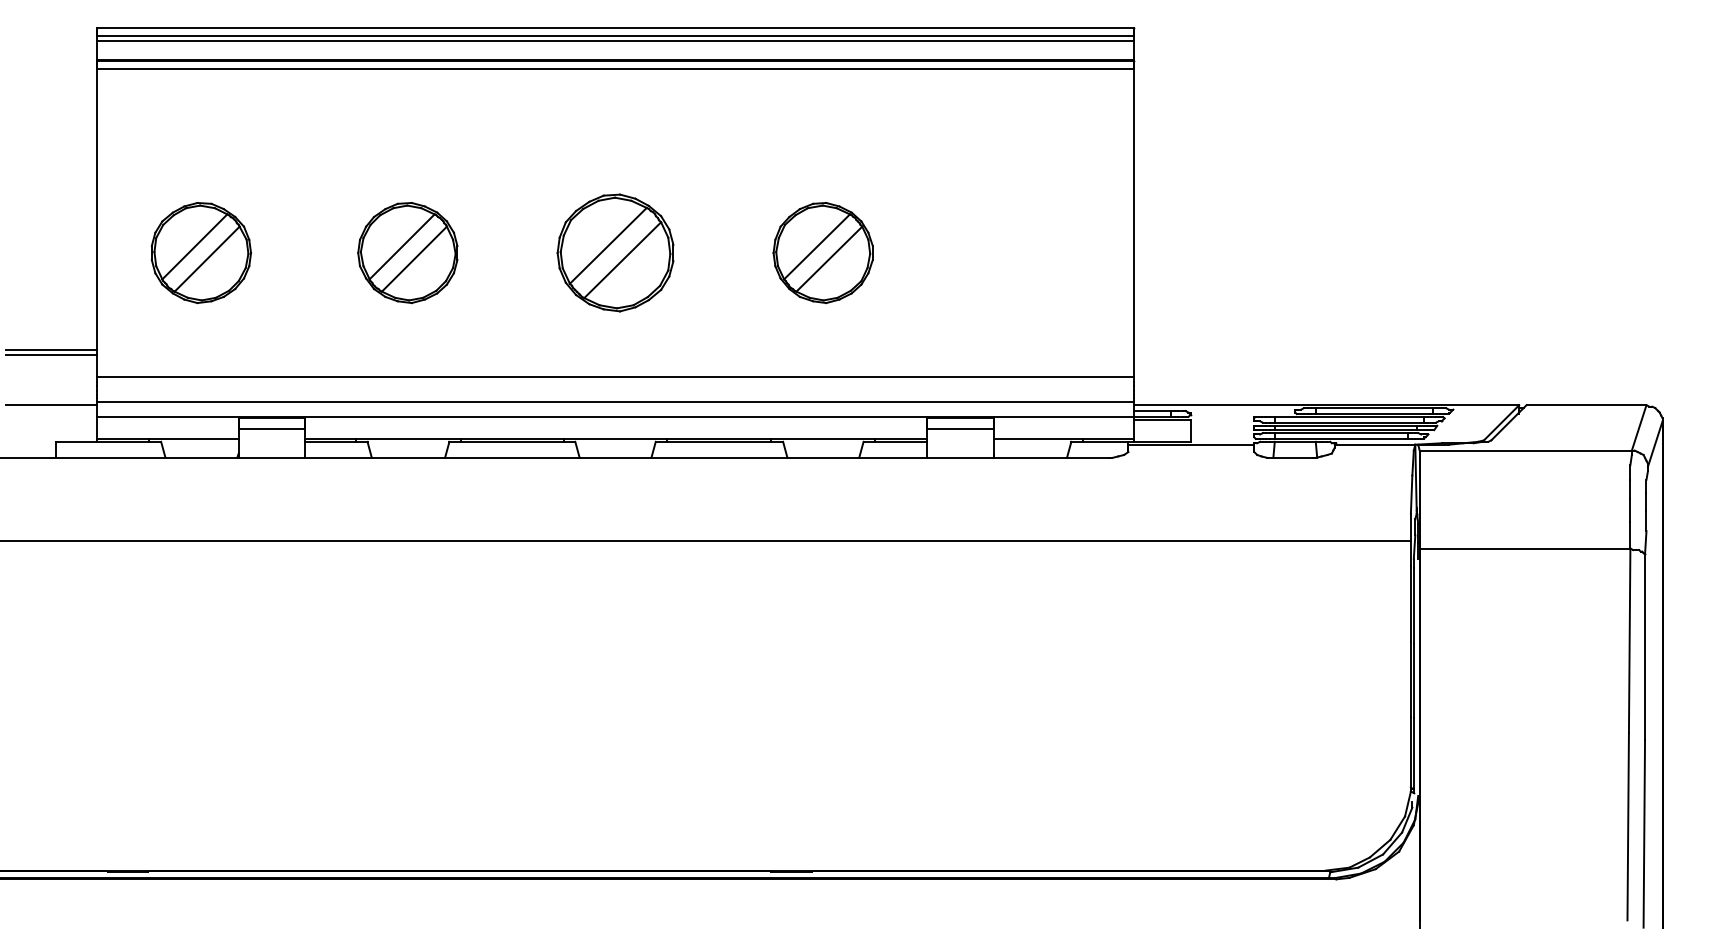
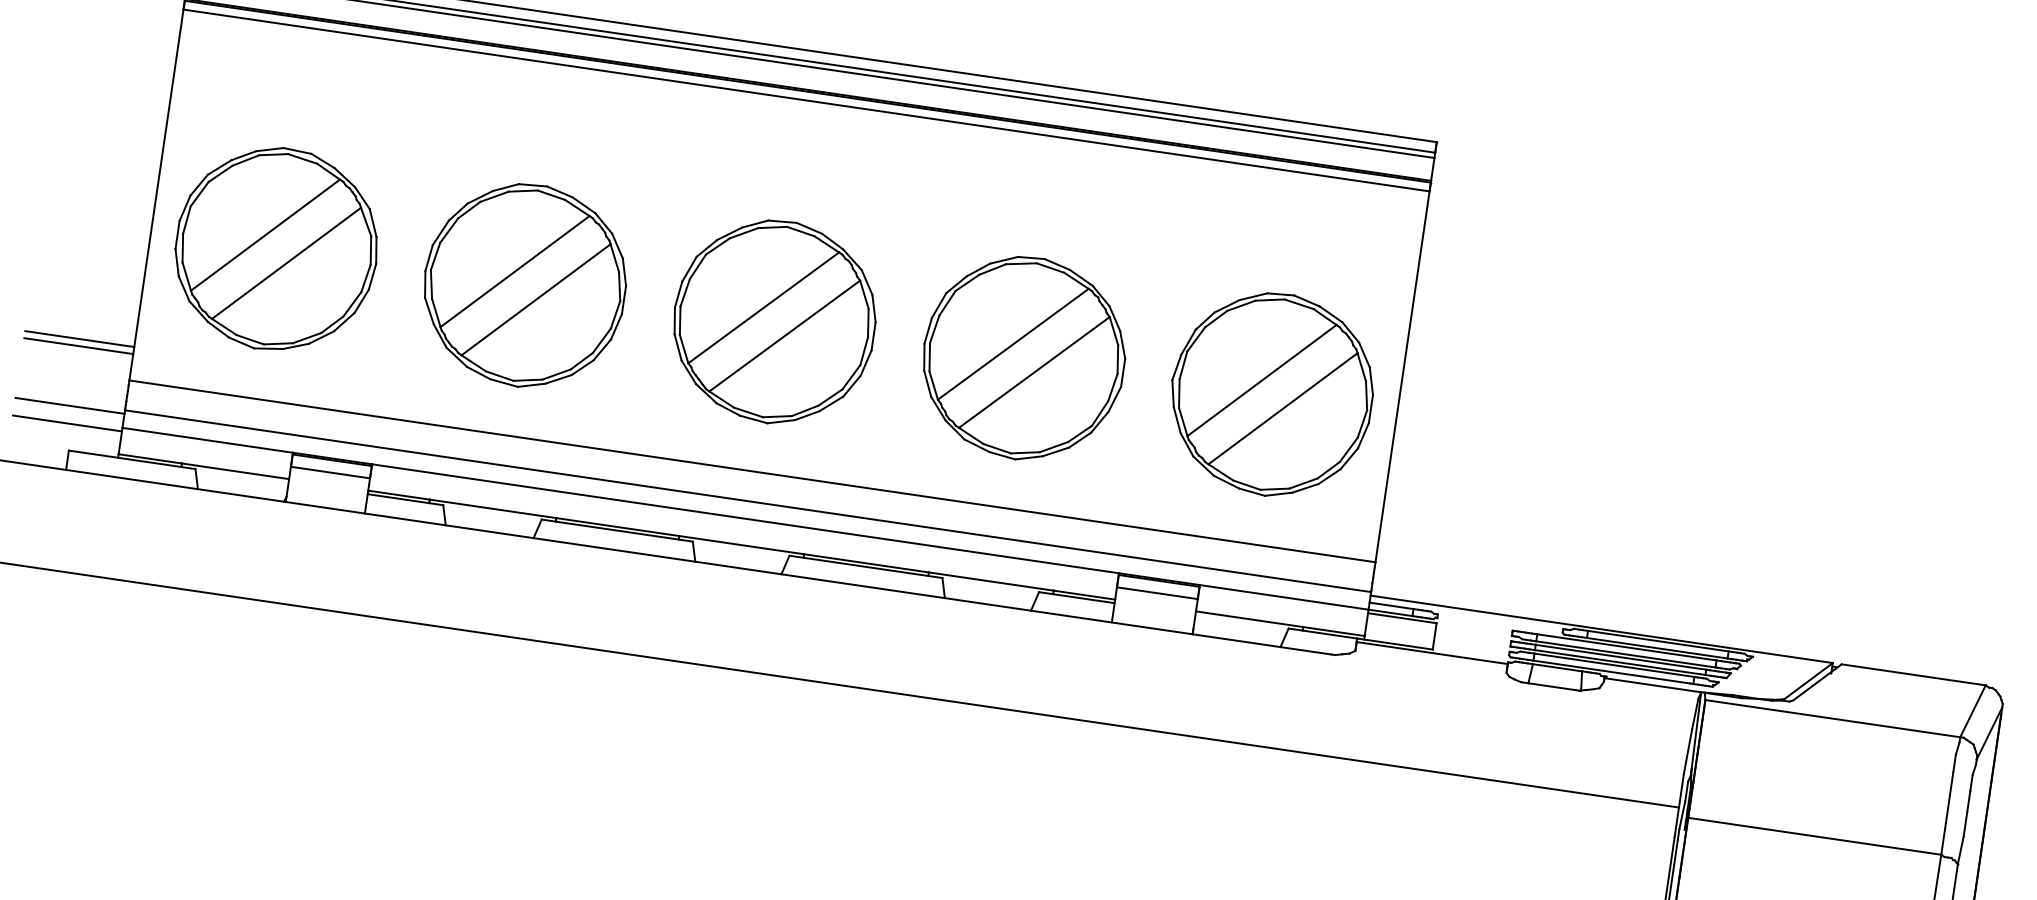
part: (201, 252) -> (277, 248), size x1.67
part: (407, 252) -> (524, 284), size x1.67
part: (615, 252) -> (774, 321), size x1.43
part: (822, 252) -> (1022, 357), size x1.67
part: (1029, 252) -> (1271, 393), added
line: (51, 419) -> (67, 423), added

